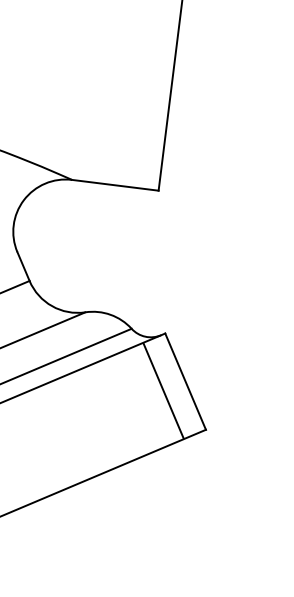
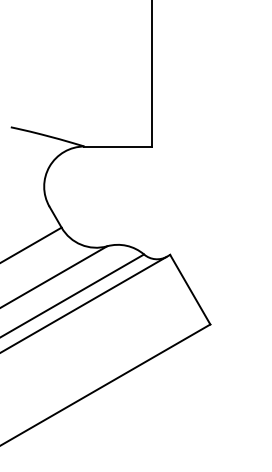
line: (163, 390) -> (174, 298), removed

